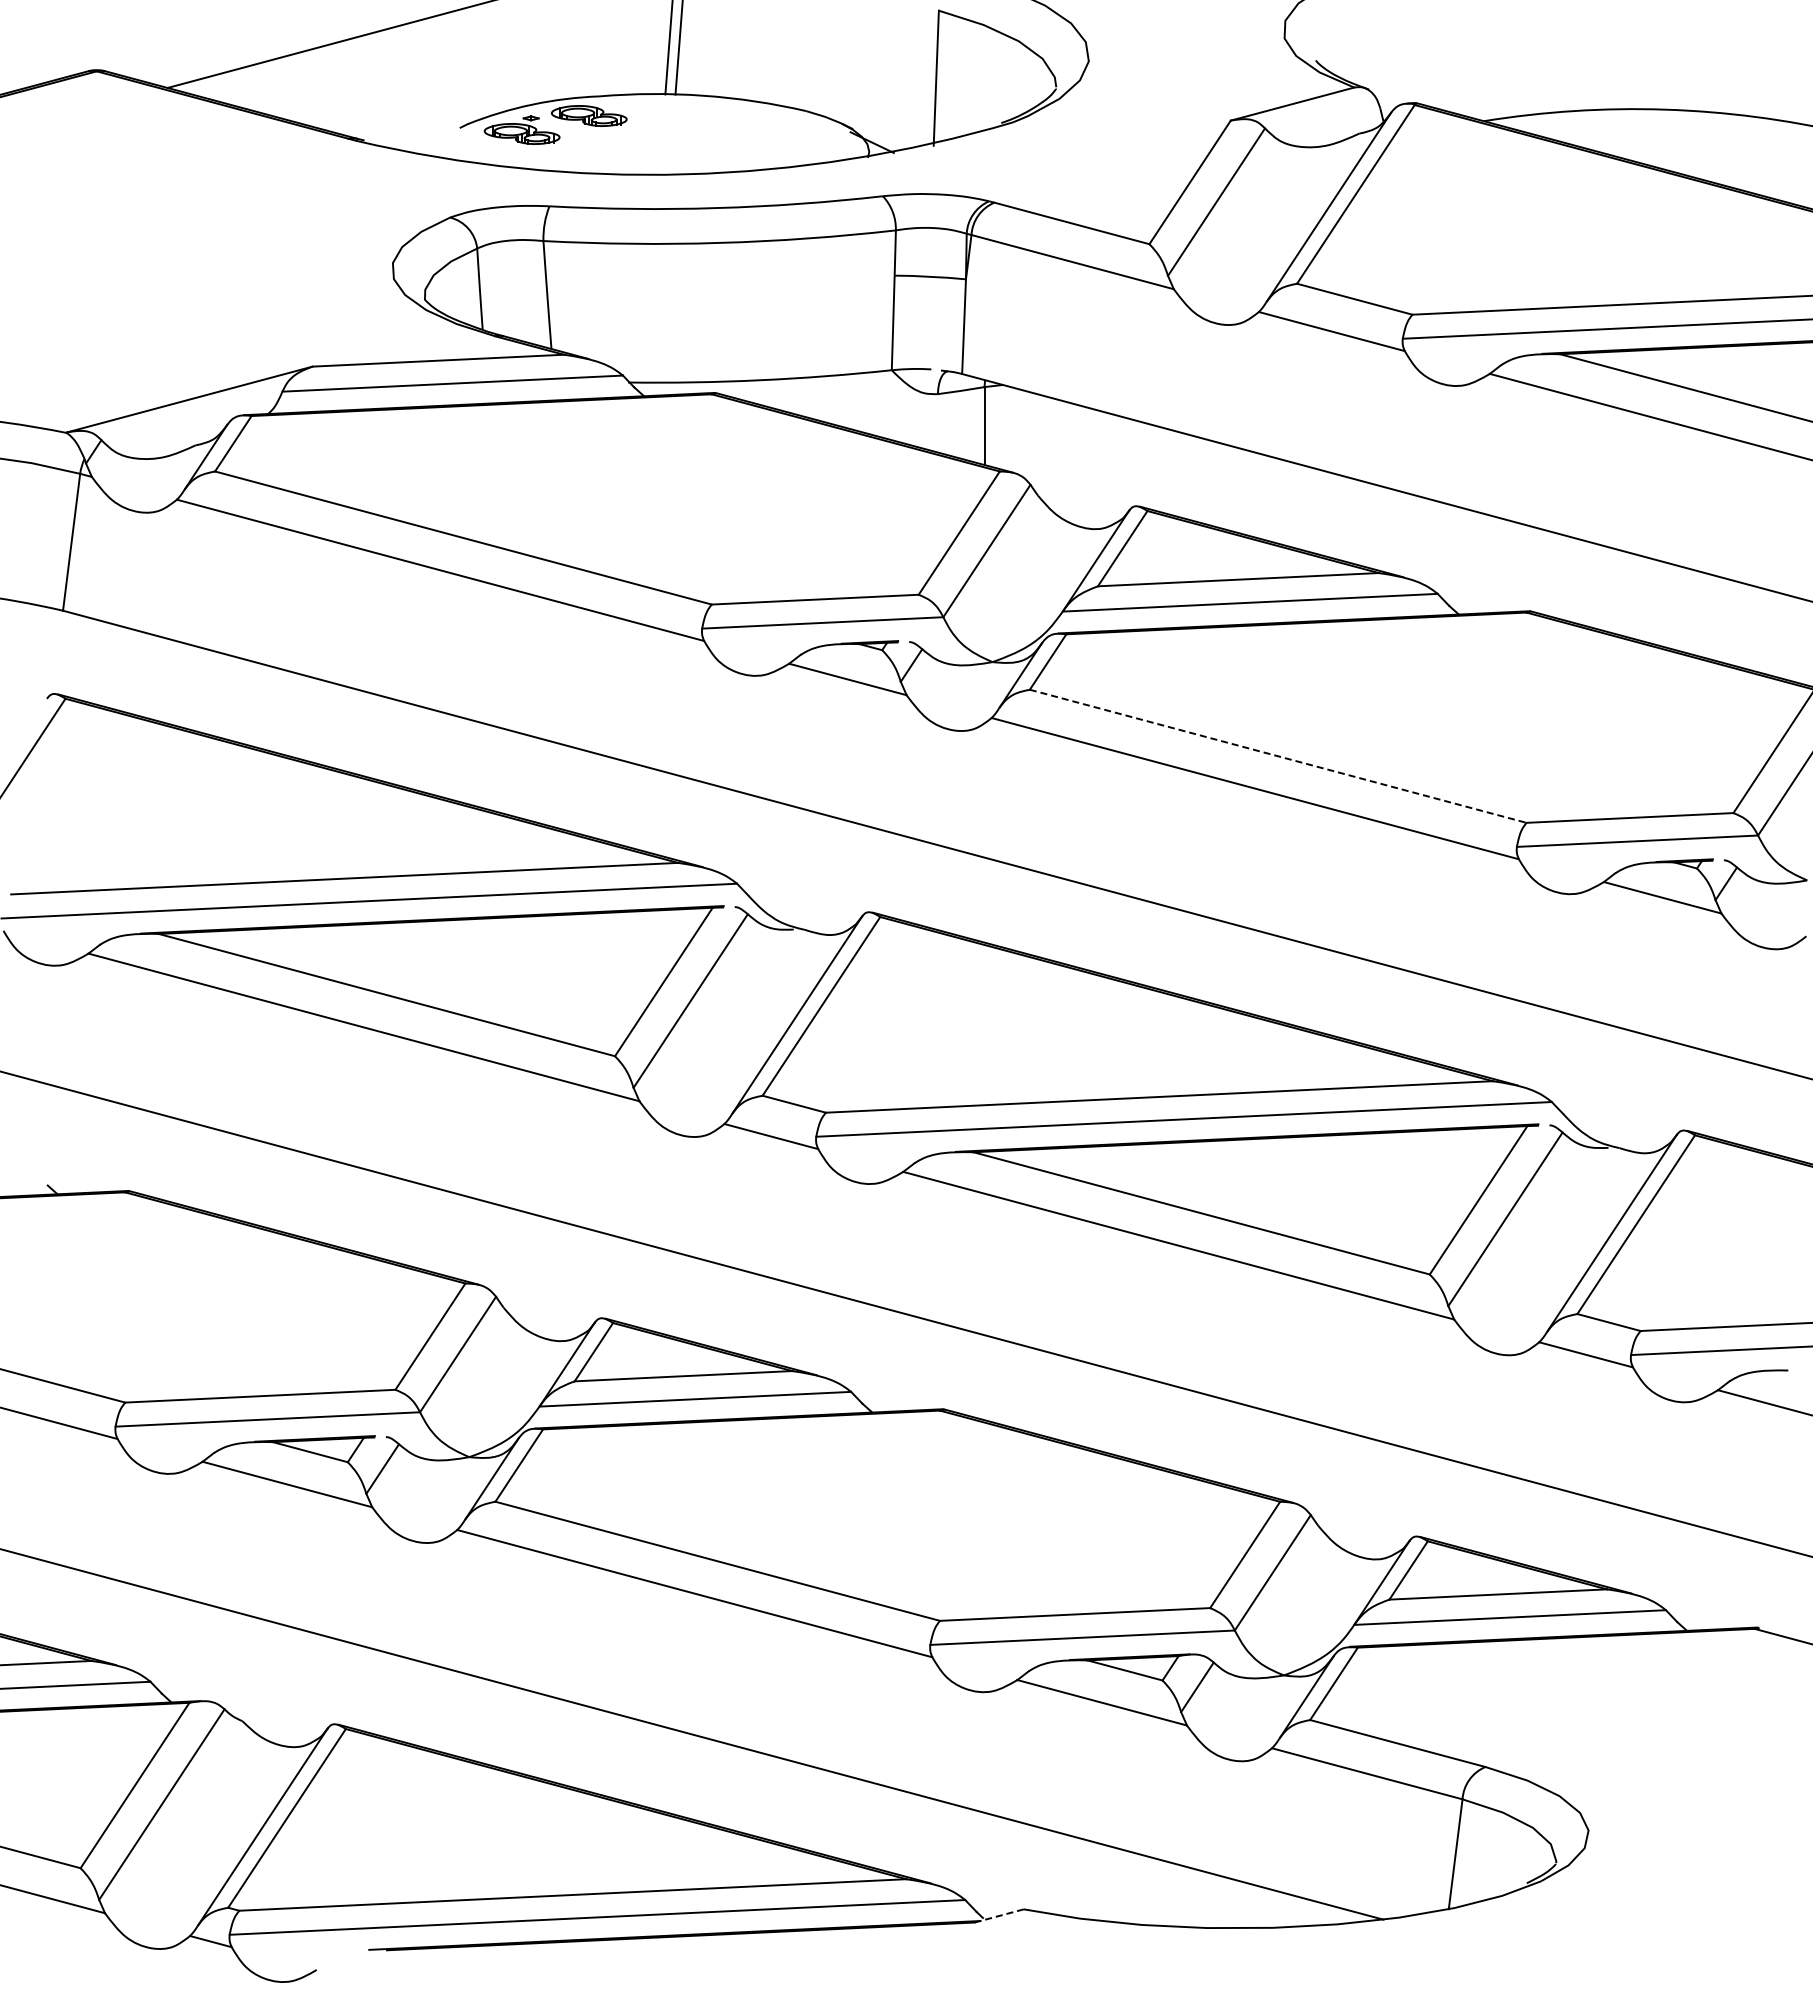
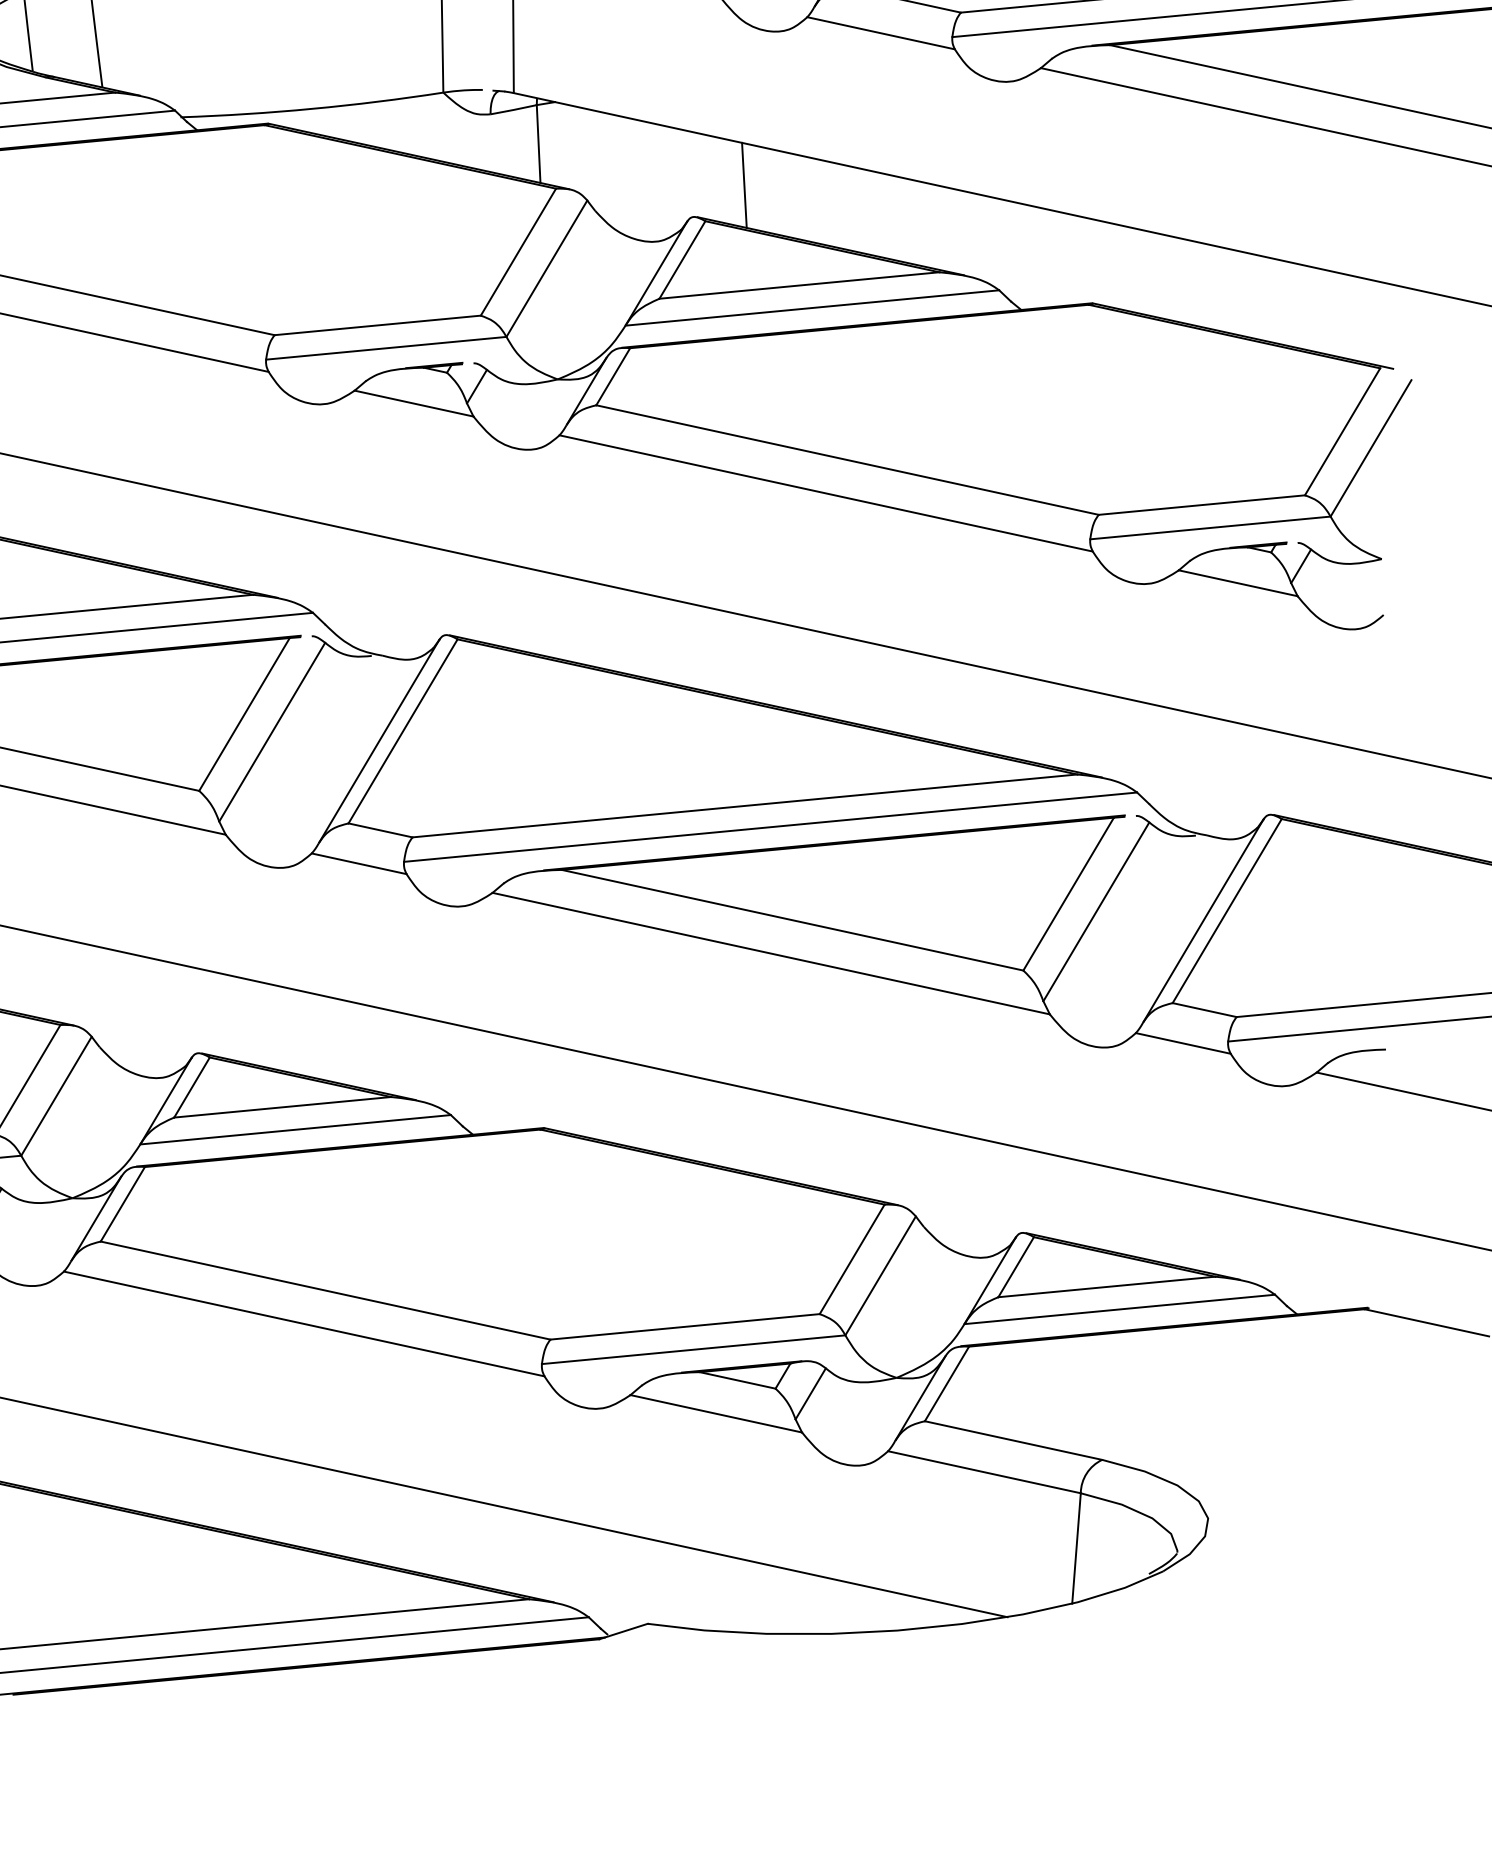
line: (1187, 476) -> (743, 184), added
line: (1278, 756) -> (847, 460), dashed -> solid
line: (998, 1916) -> (622, 1632), dashed -> solid

